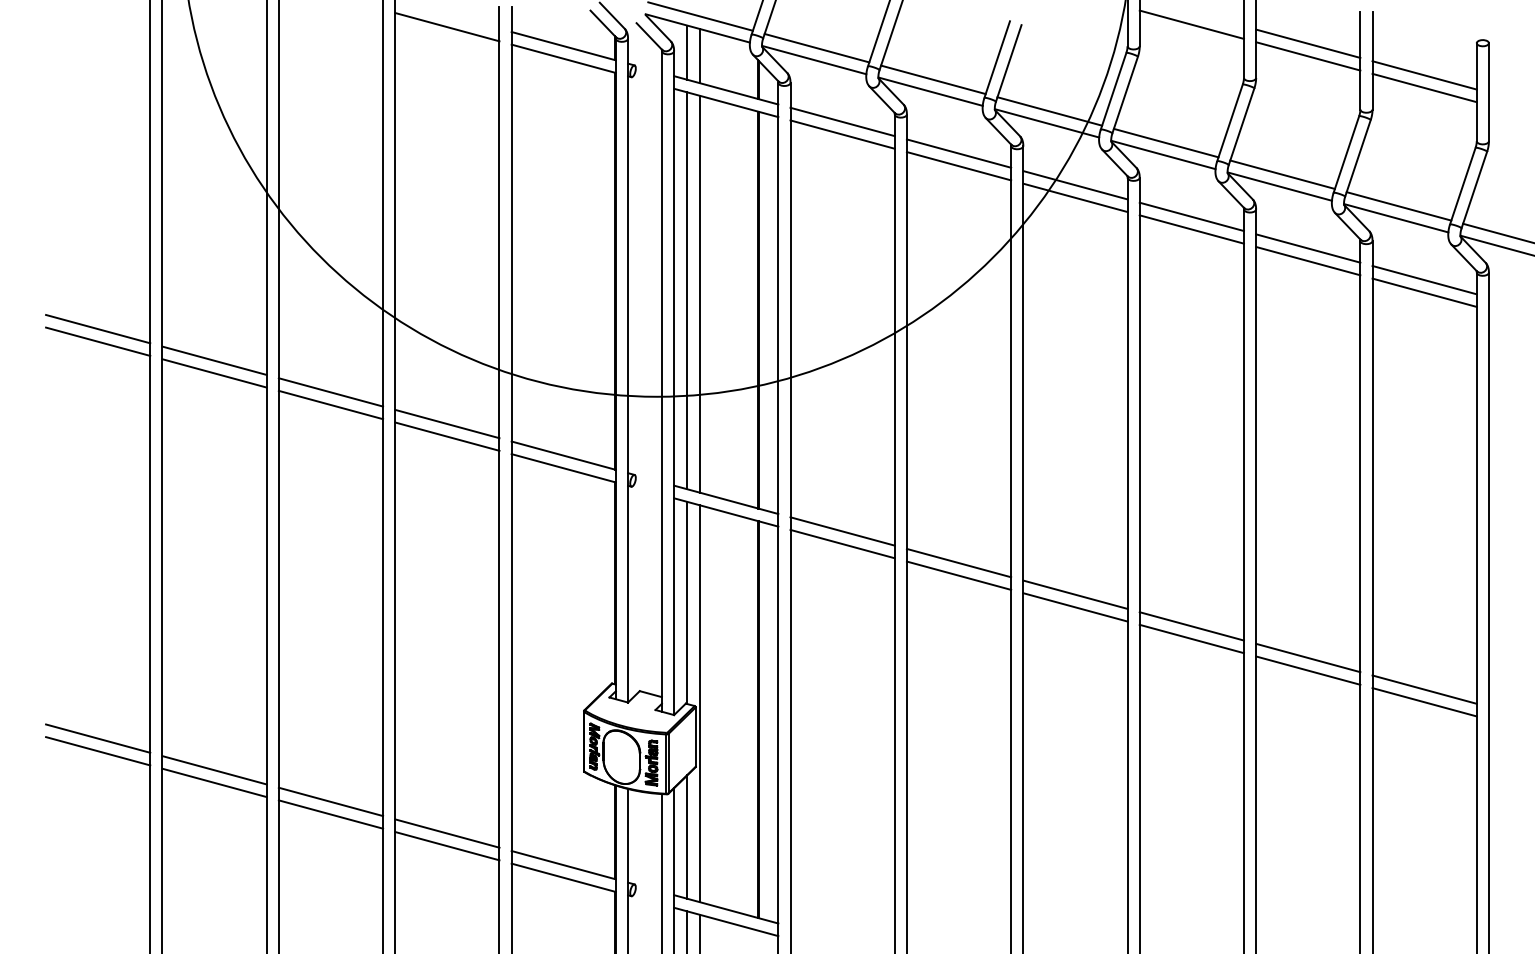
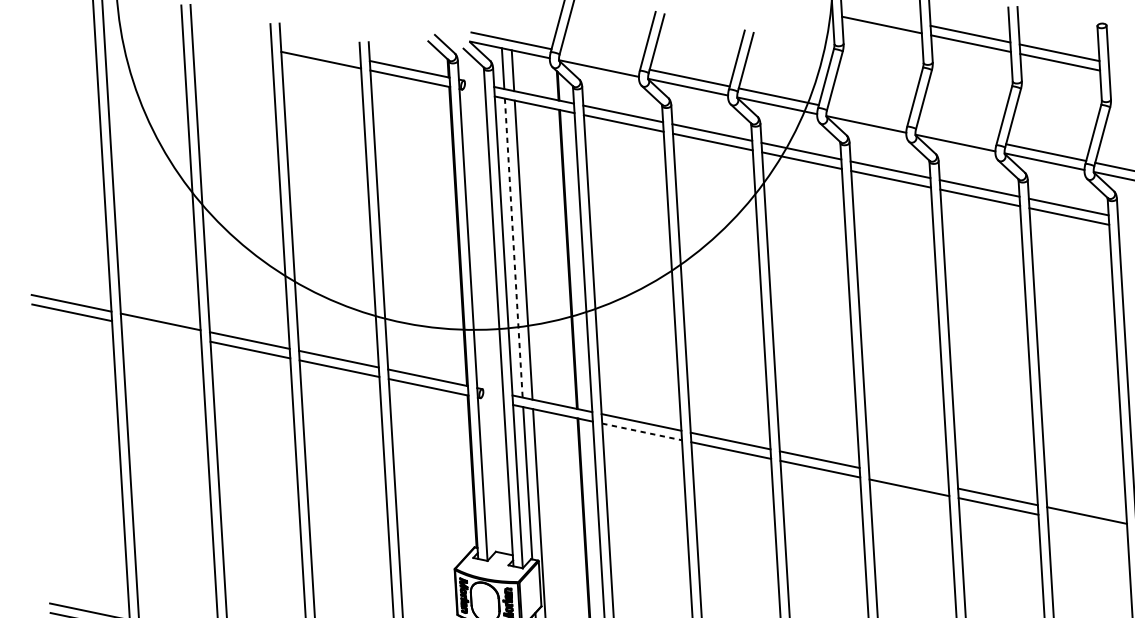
line: (816, 47) -> (600, 58), removed
line: (1165, 142) -> (867, 114), removed
line: (1282, 174) -> (956, 133), removed
line: (687, 291) -> (513, 248), solid -> dashed
line: (214, 373) -> (161, 331), removed
line: (843, 544) -> (642, 432), solid -> dashed
line: (1191, 626) -> (908, 478), removed
line: (1424, 702) -> (1087, 525), removed

